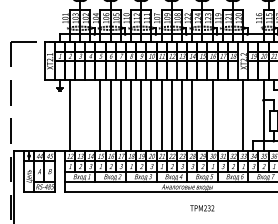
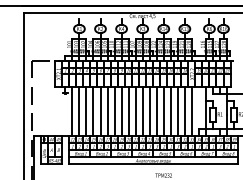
line: (80, 115) -> (79, 111), added
line: (90, 115) -> (86, 111), added
line: (202, 115) -> (163, 111), added
line: (222, 115) -> (177, 111), added
line: (232, 115) -> (184, 111), added

